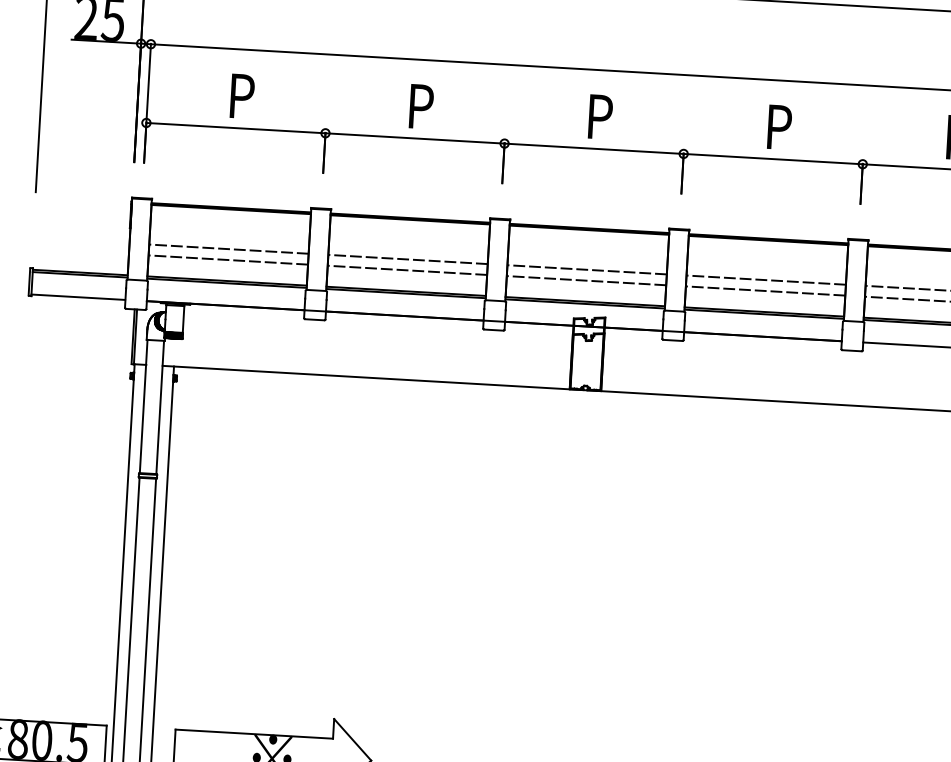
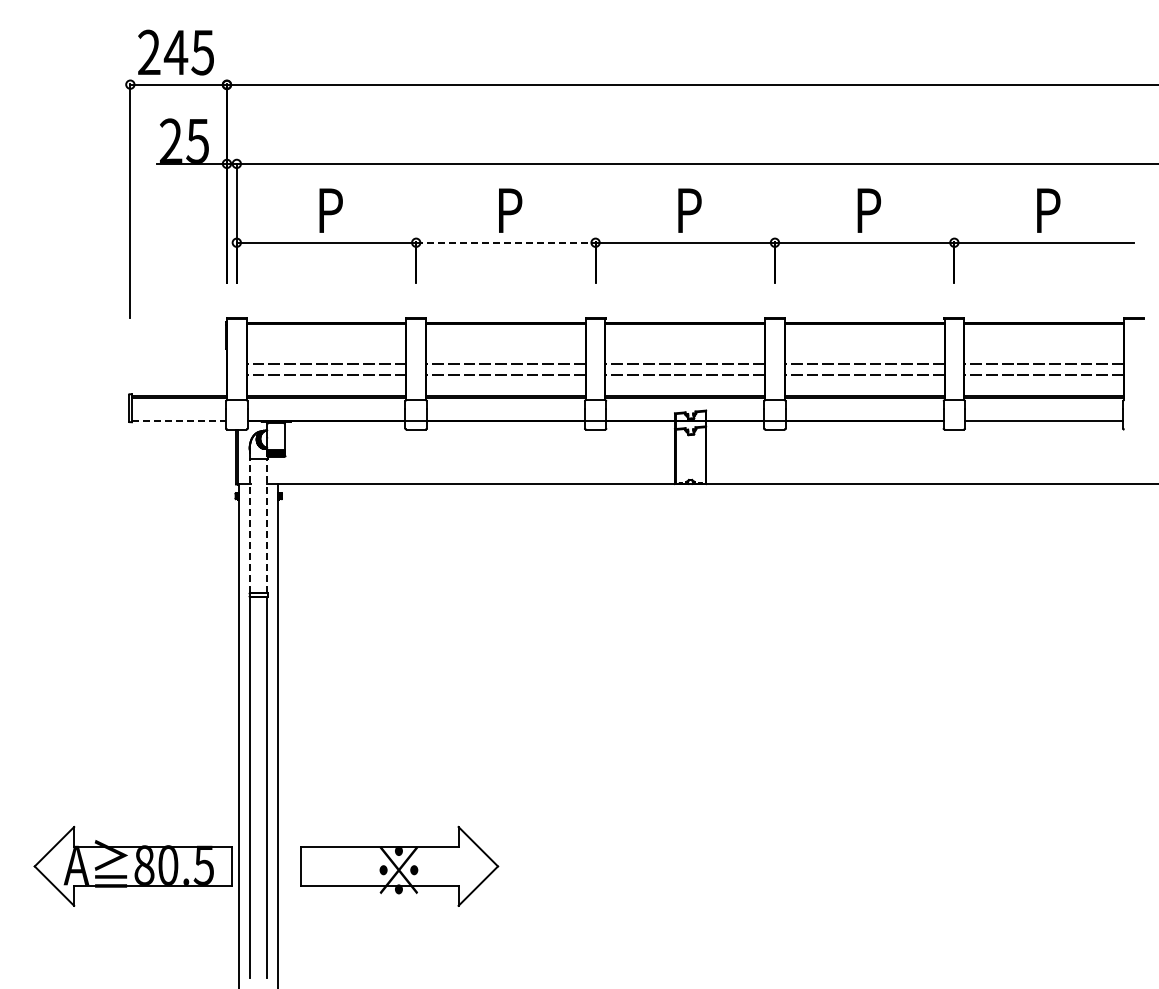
line: (414, 138) -> (505, 242), solid -> dashed
line: (77, 297) -> (178, 420), solid -> dashed
line: (143, 407) -> (250, 526), solid -> dashed
line: (159, 407) -> (266, 526), solid -> dashed

